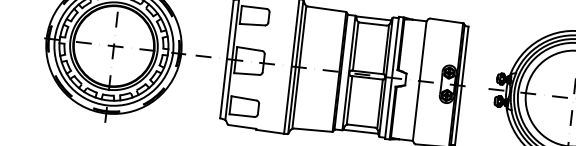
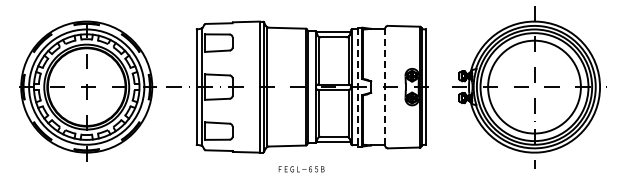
line: (391, 78) -> (357, 87), solid -> dashed
line: (419, 80) -> (384, 86), solid -> dashed

